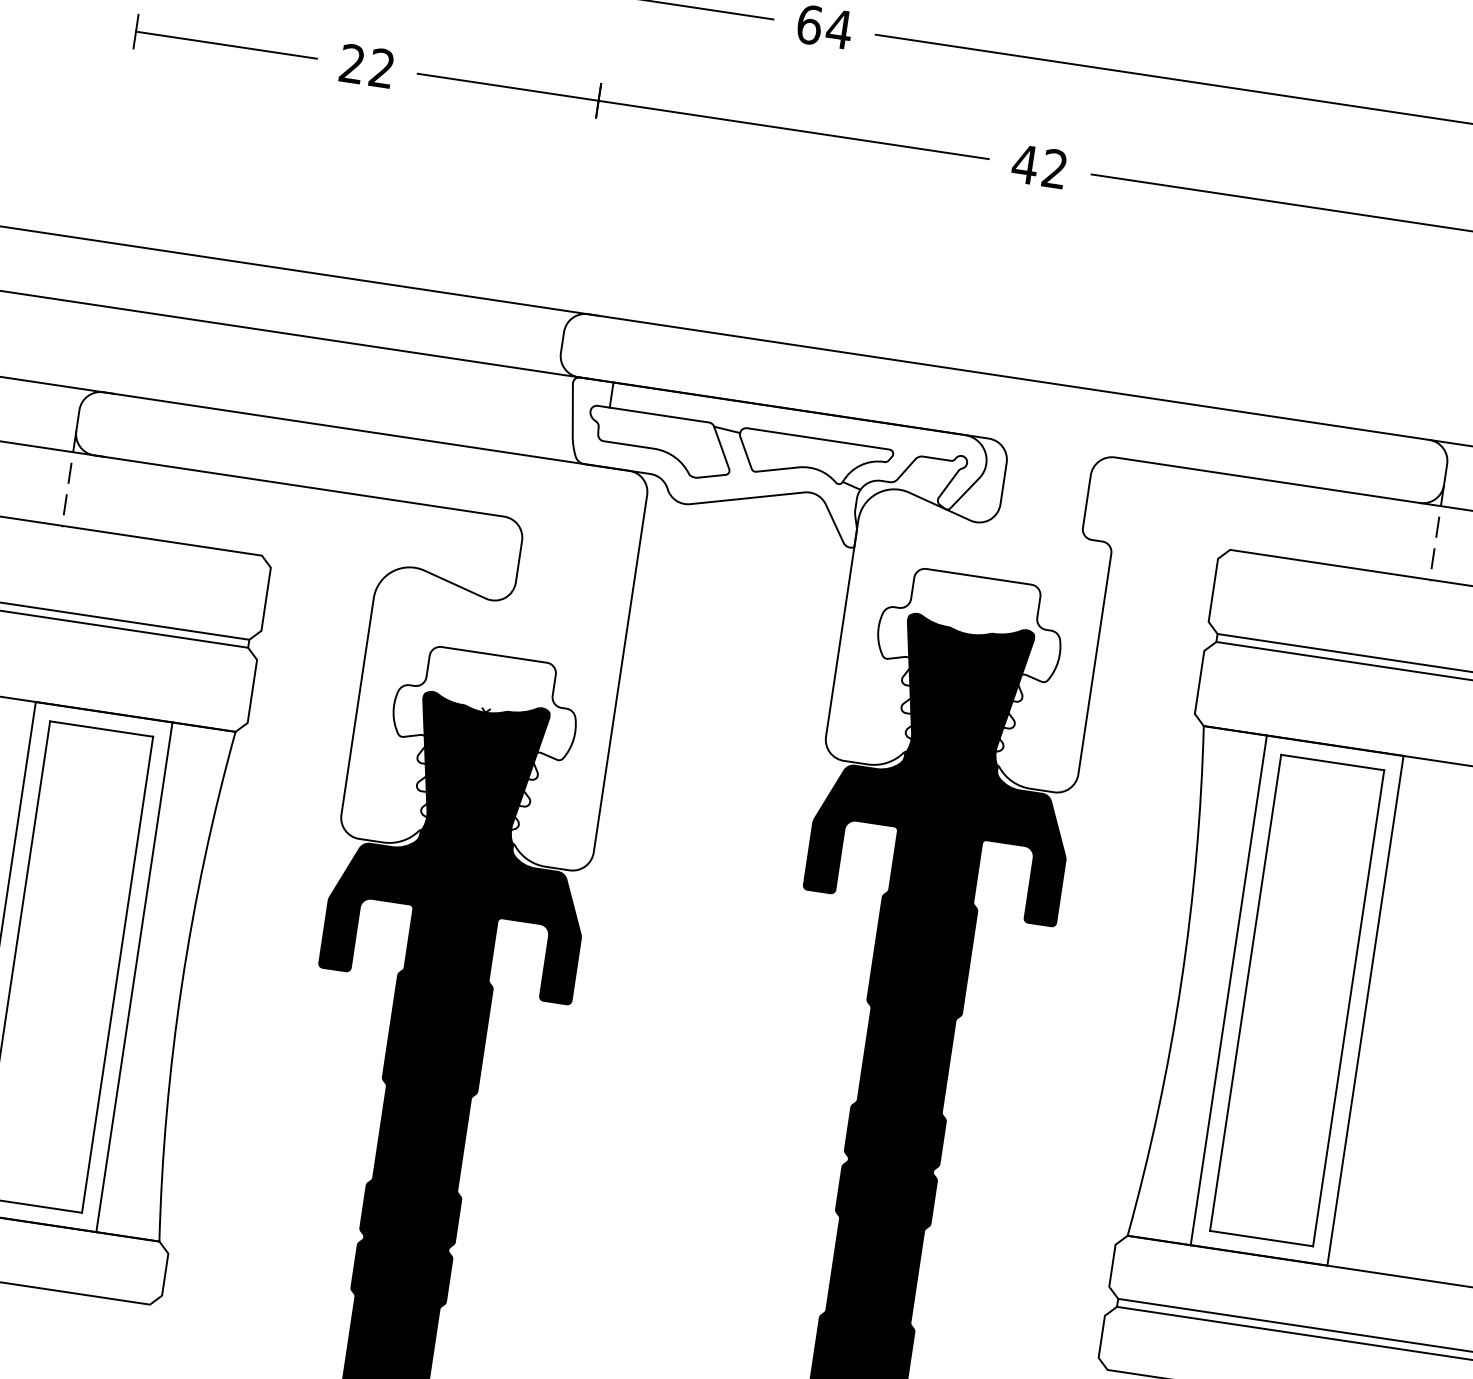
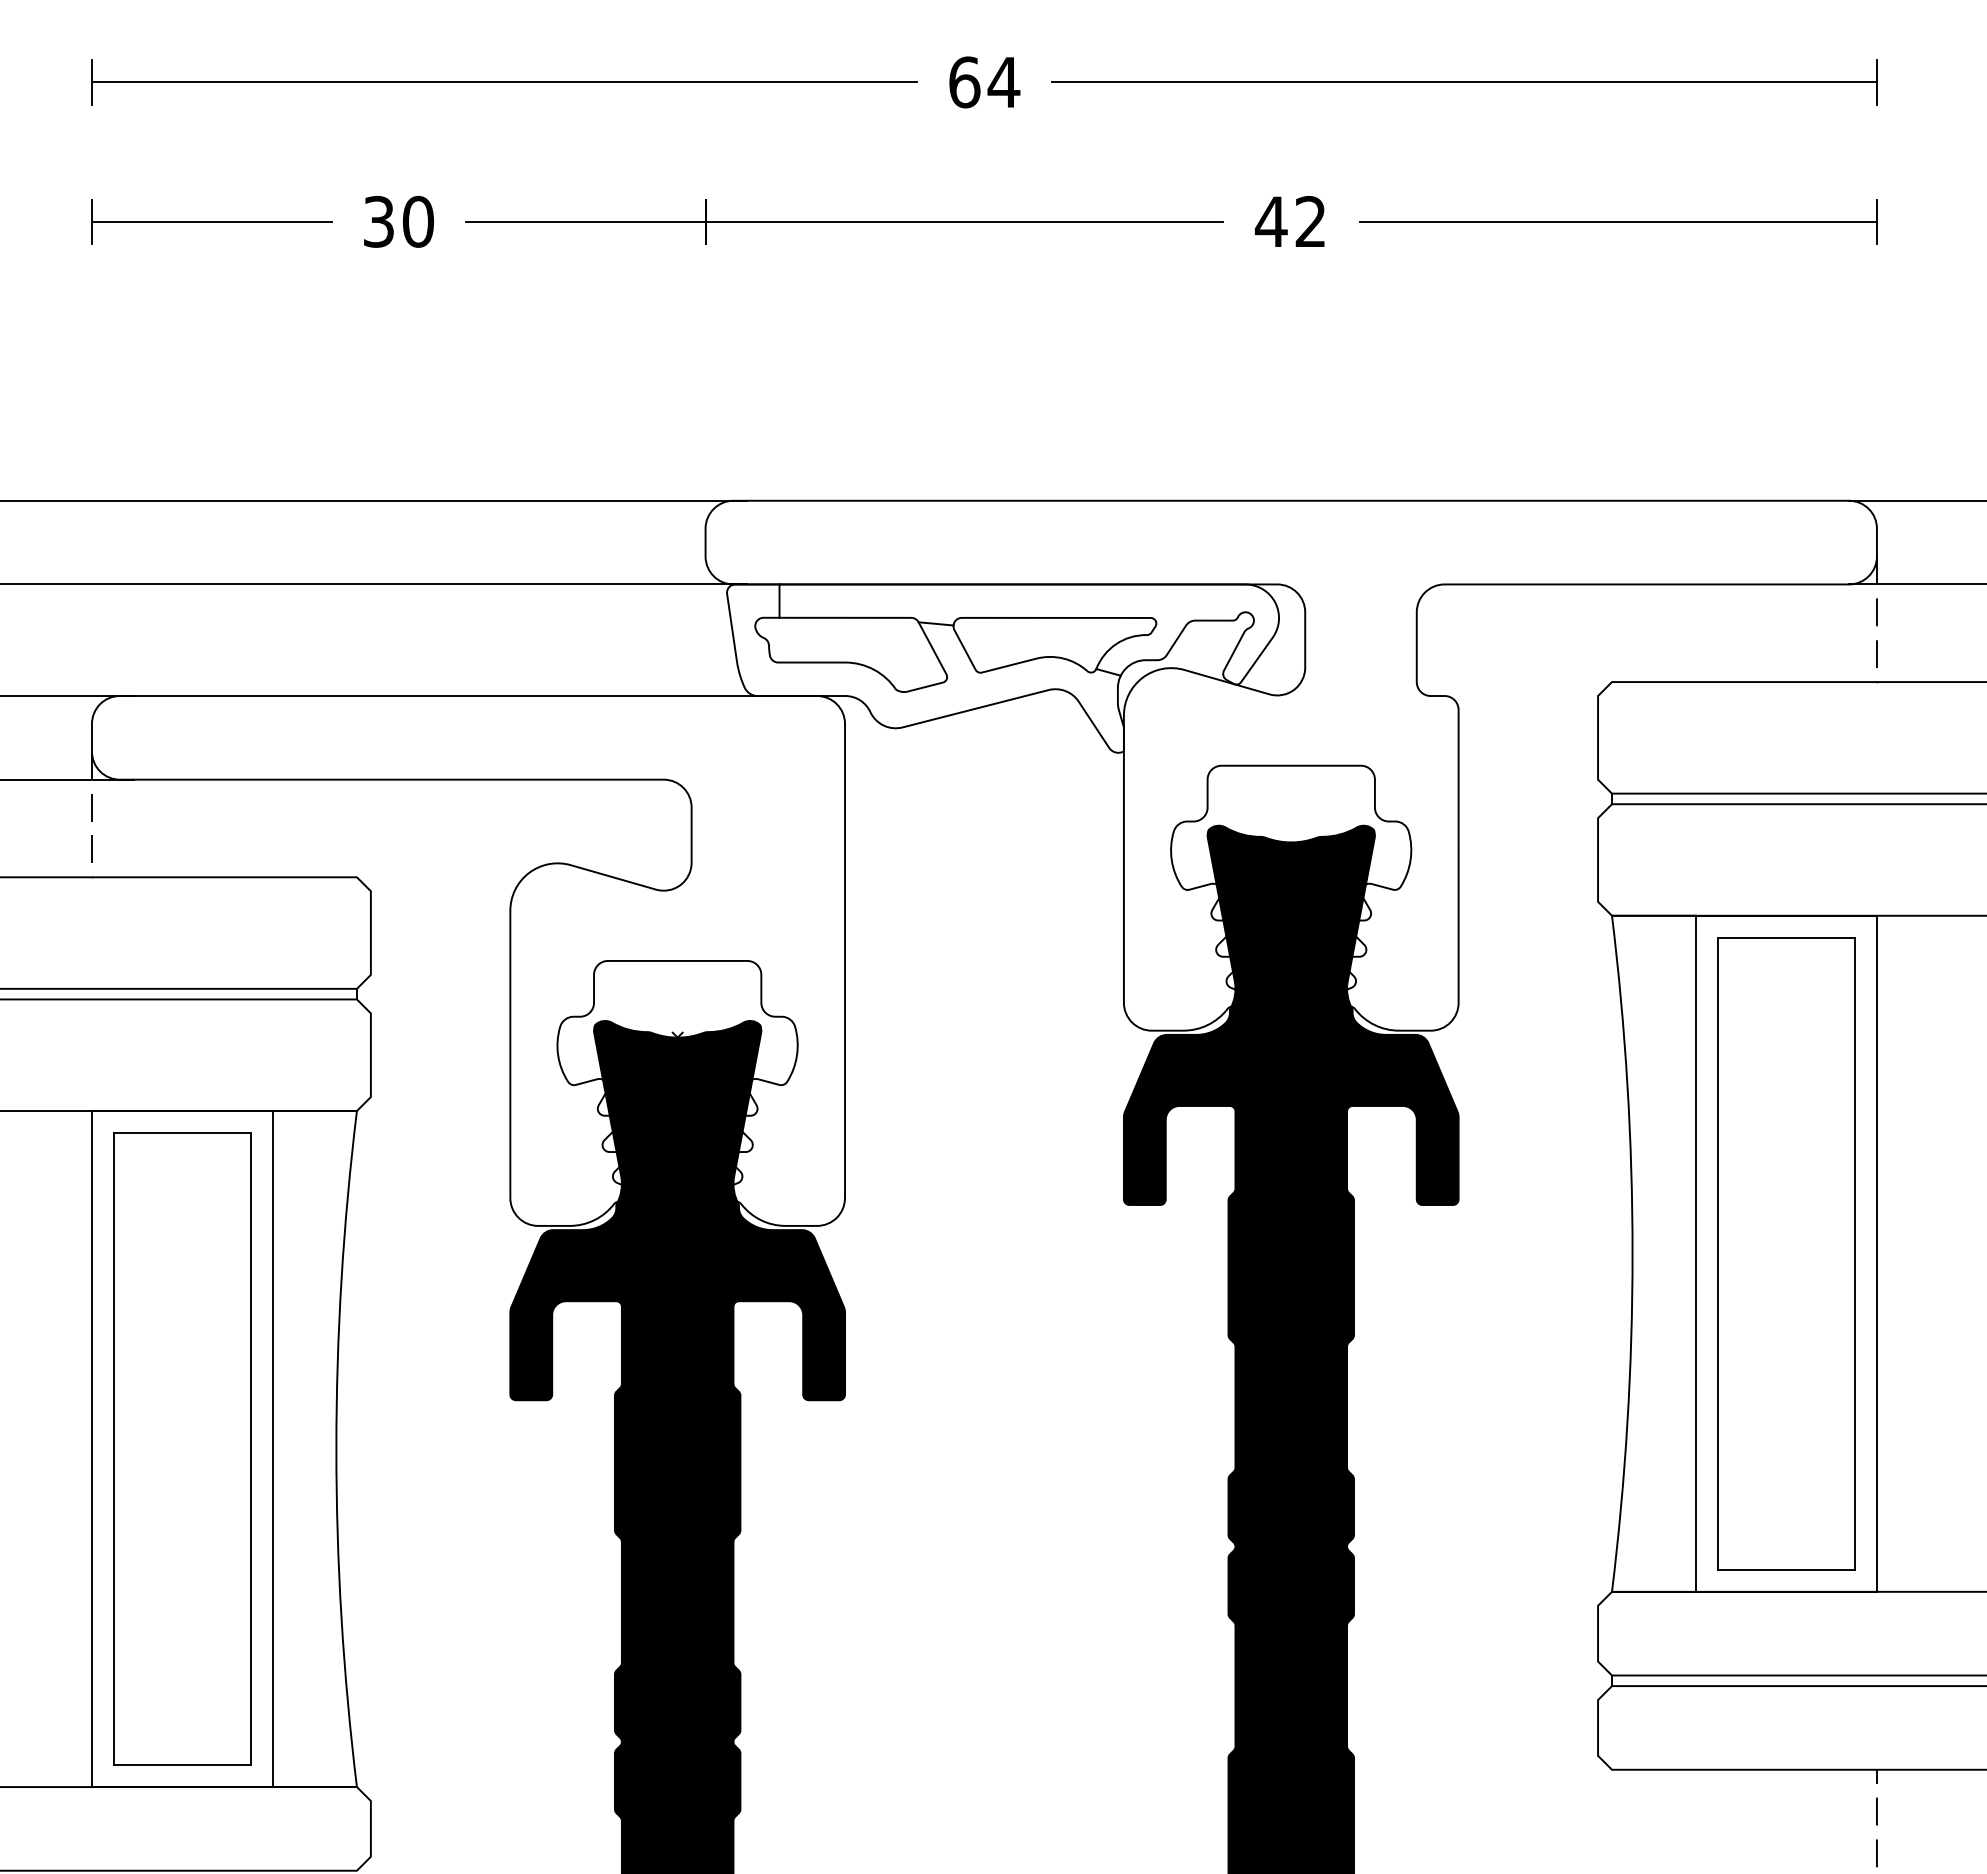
text: (367, 65) -> (398, 221), 22 -> 30

